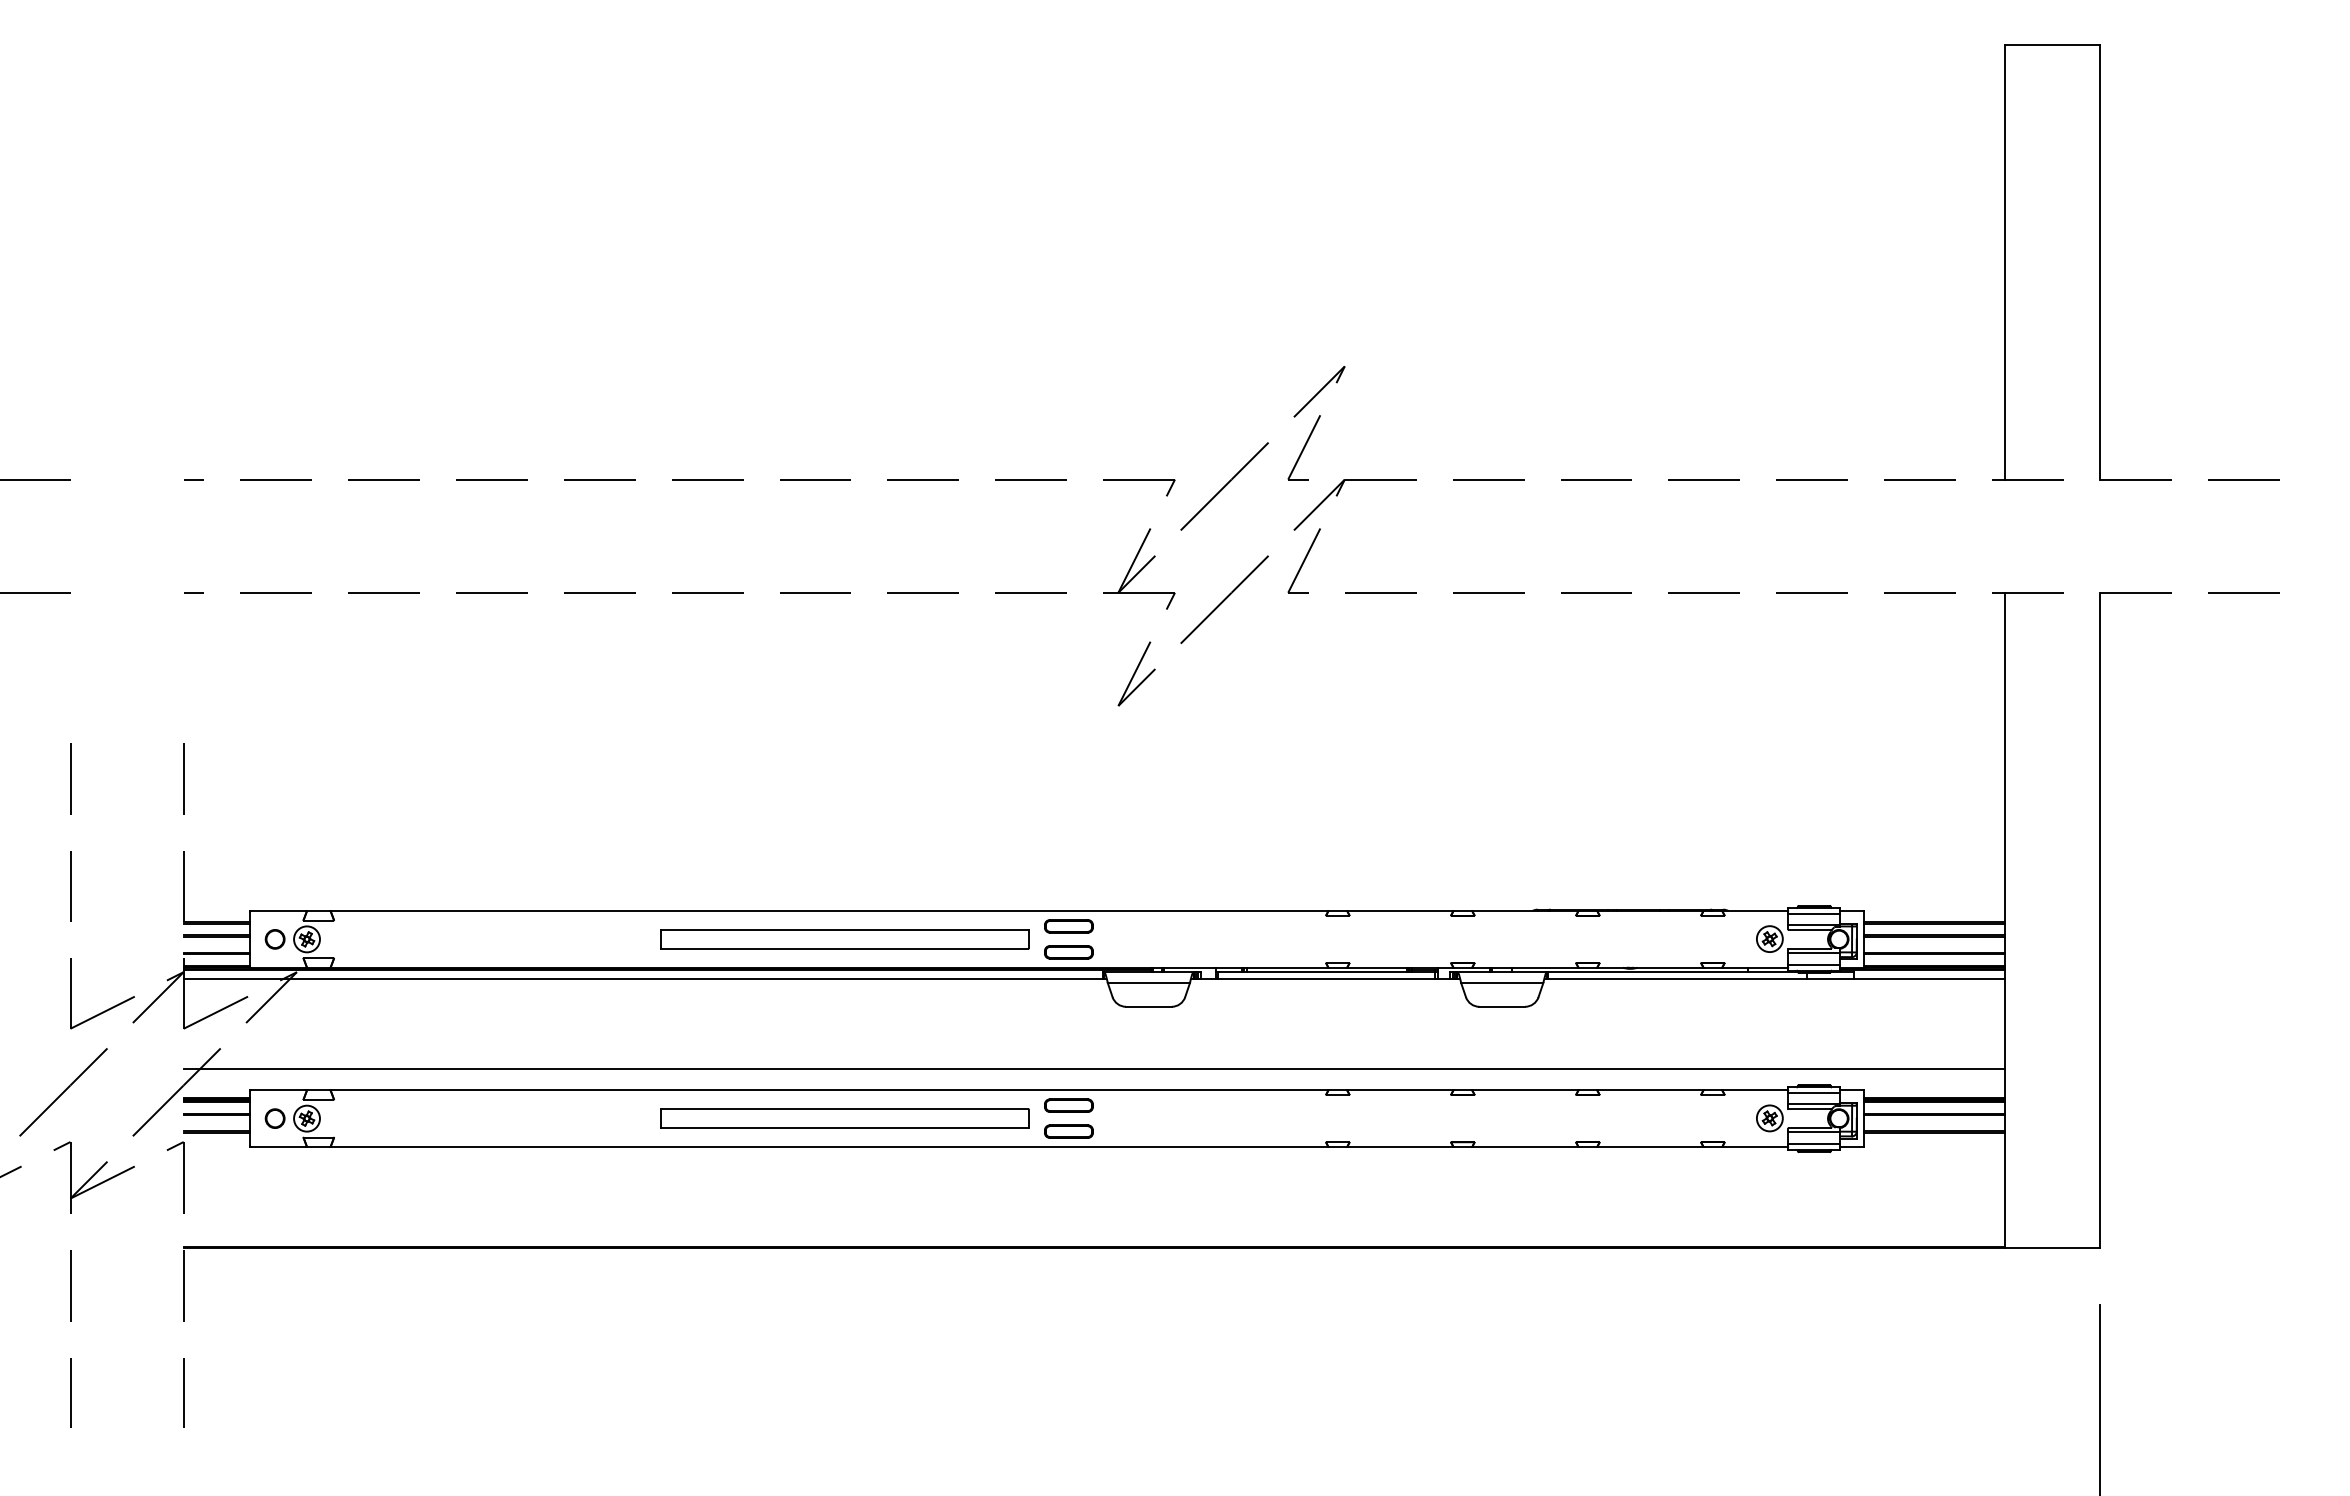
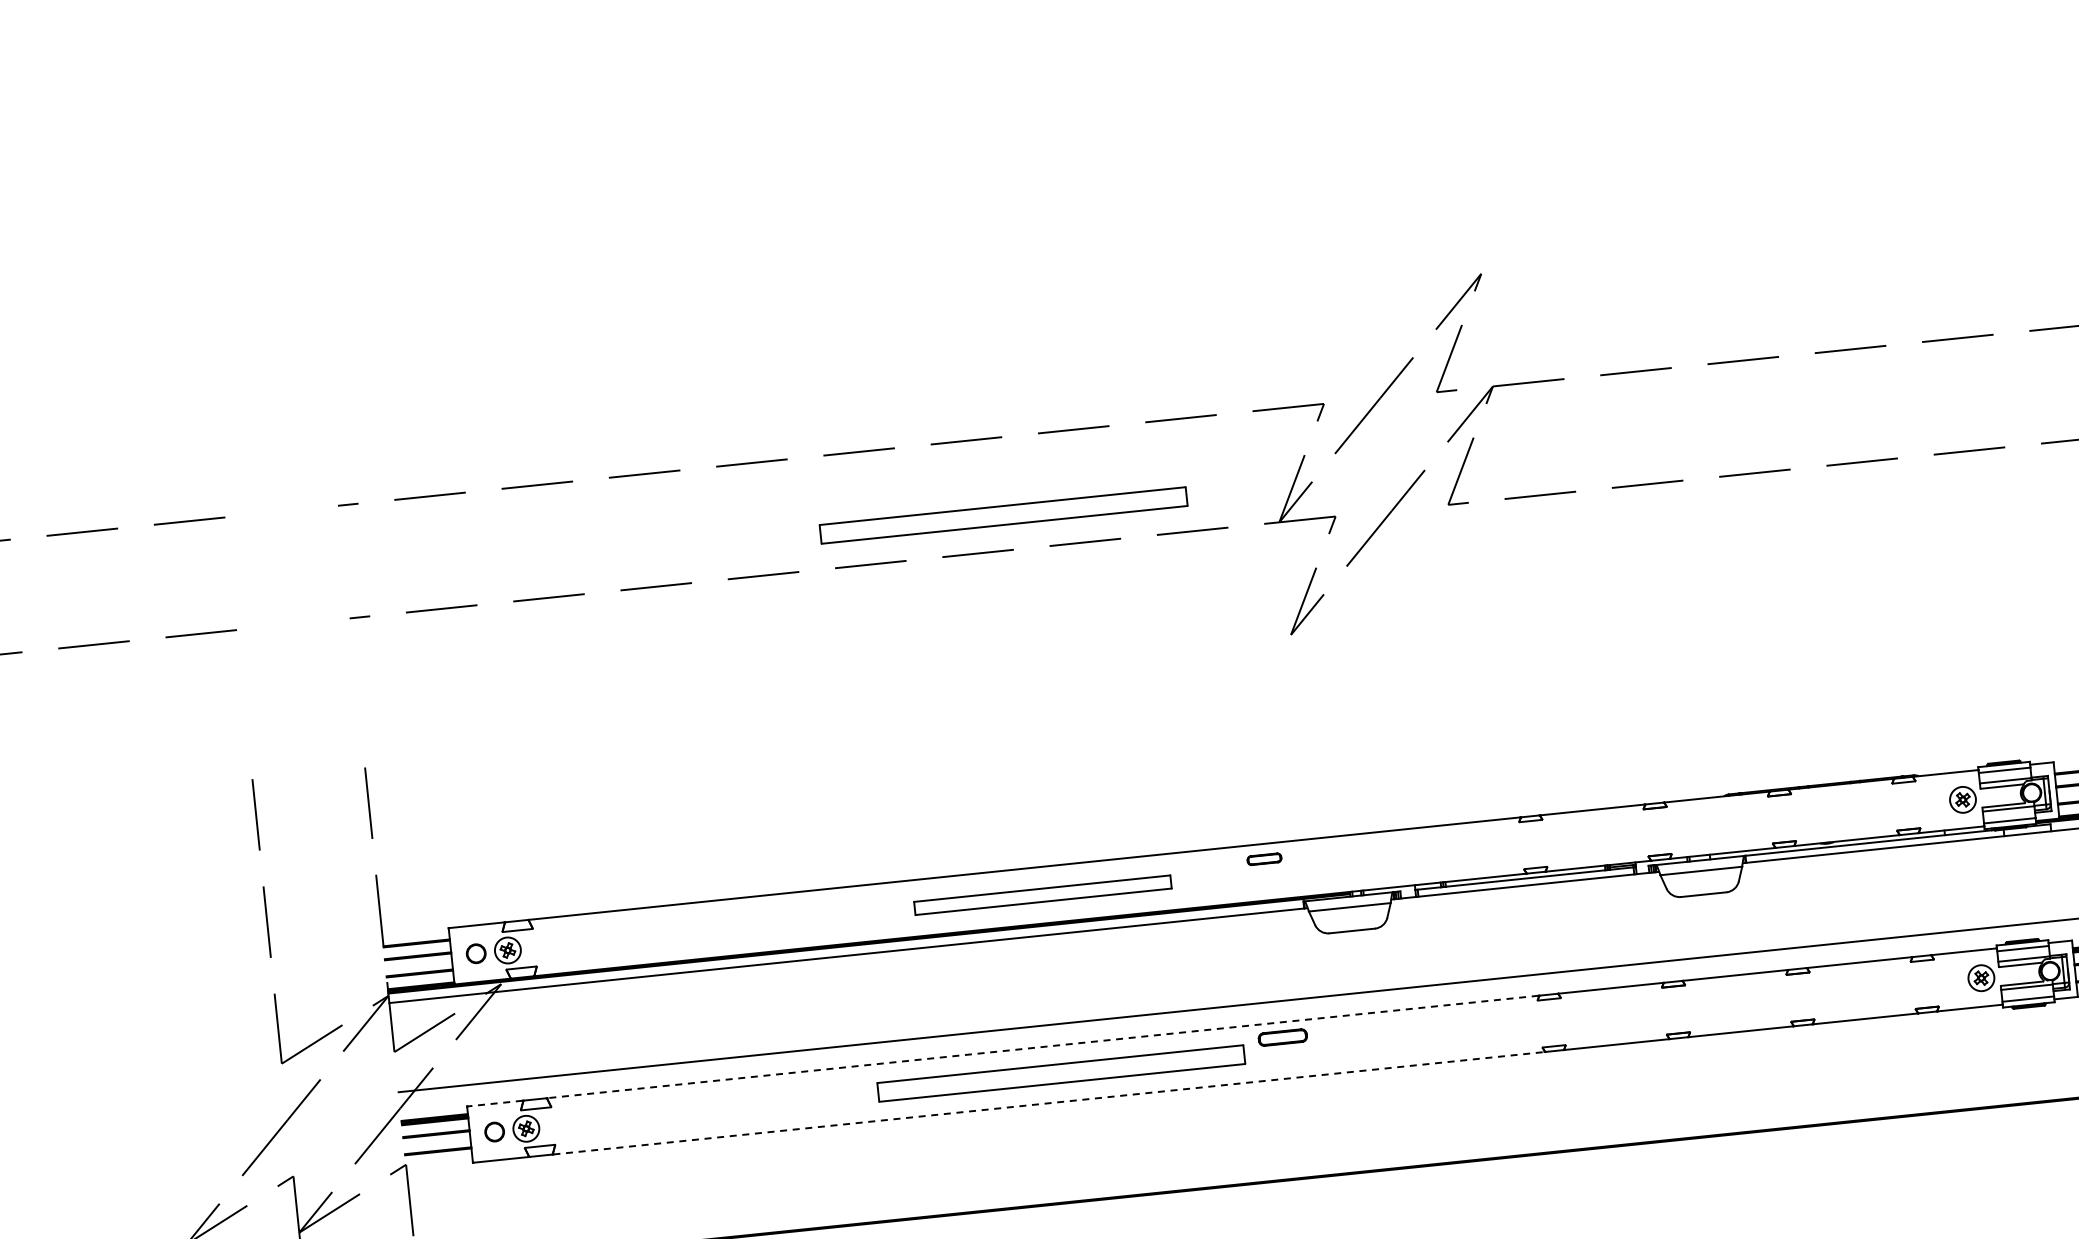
part: (844, 557) -> (1003, 515), added
part: (1068, 926) -> (1264, 859), size x0.7
part: (844, 939) -> (1042, 895), size x0.7
part: (1068, 952) -> (1266, 885), removed
line: (278, 1090) -> (495, 1103), solid -> dashed
line: (828, 1090) -> (1042, 1047), solid -> dashed
part: (1068, 1131) -> (1285, 1063), removed
line: (829, 1146) -> (1048, 1102), solid -> dashed

